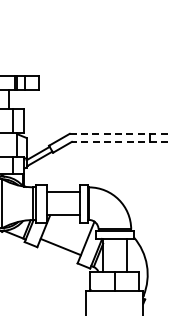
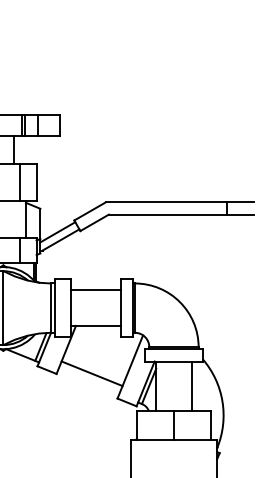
line: (119, 133) -> (180, 201), dashed -> solid
line: (119, 141) -> (180, 214), dashed -> solid

